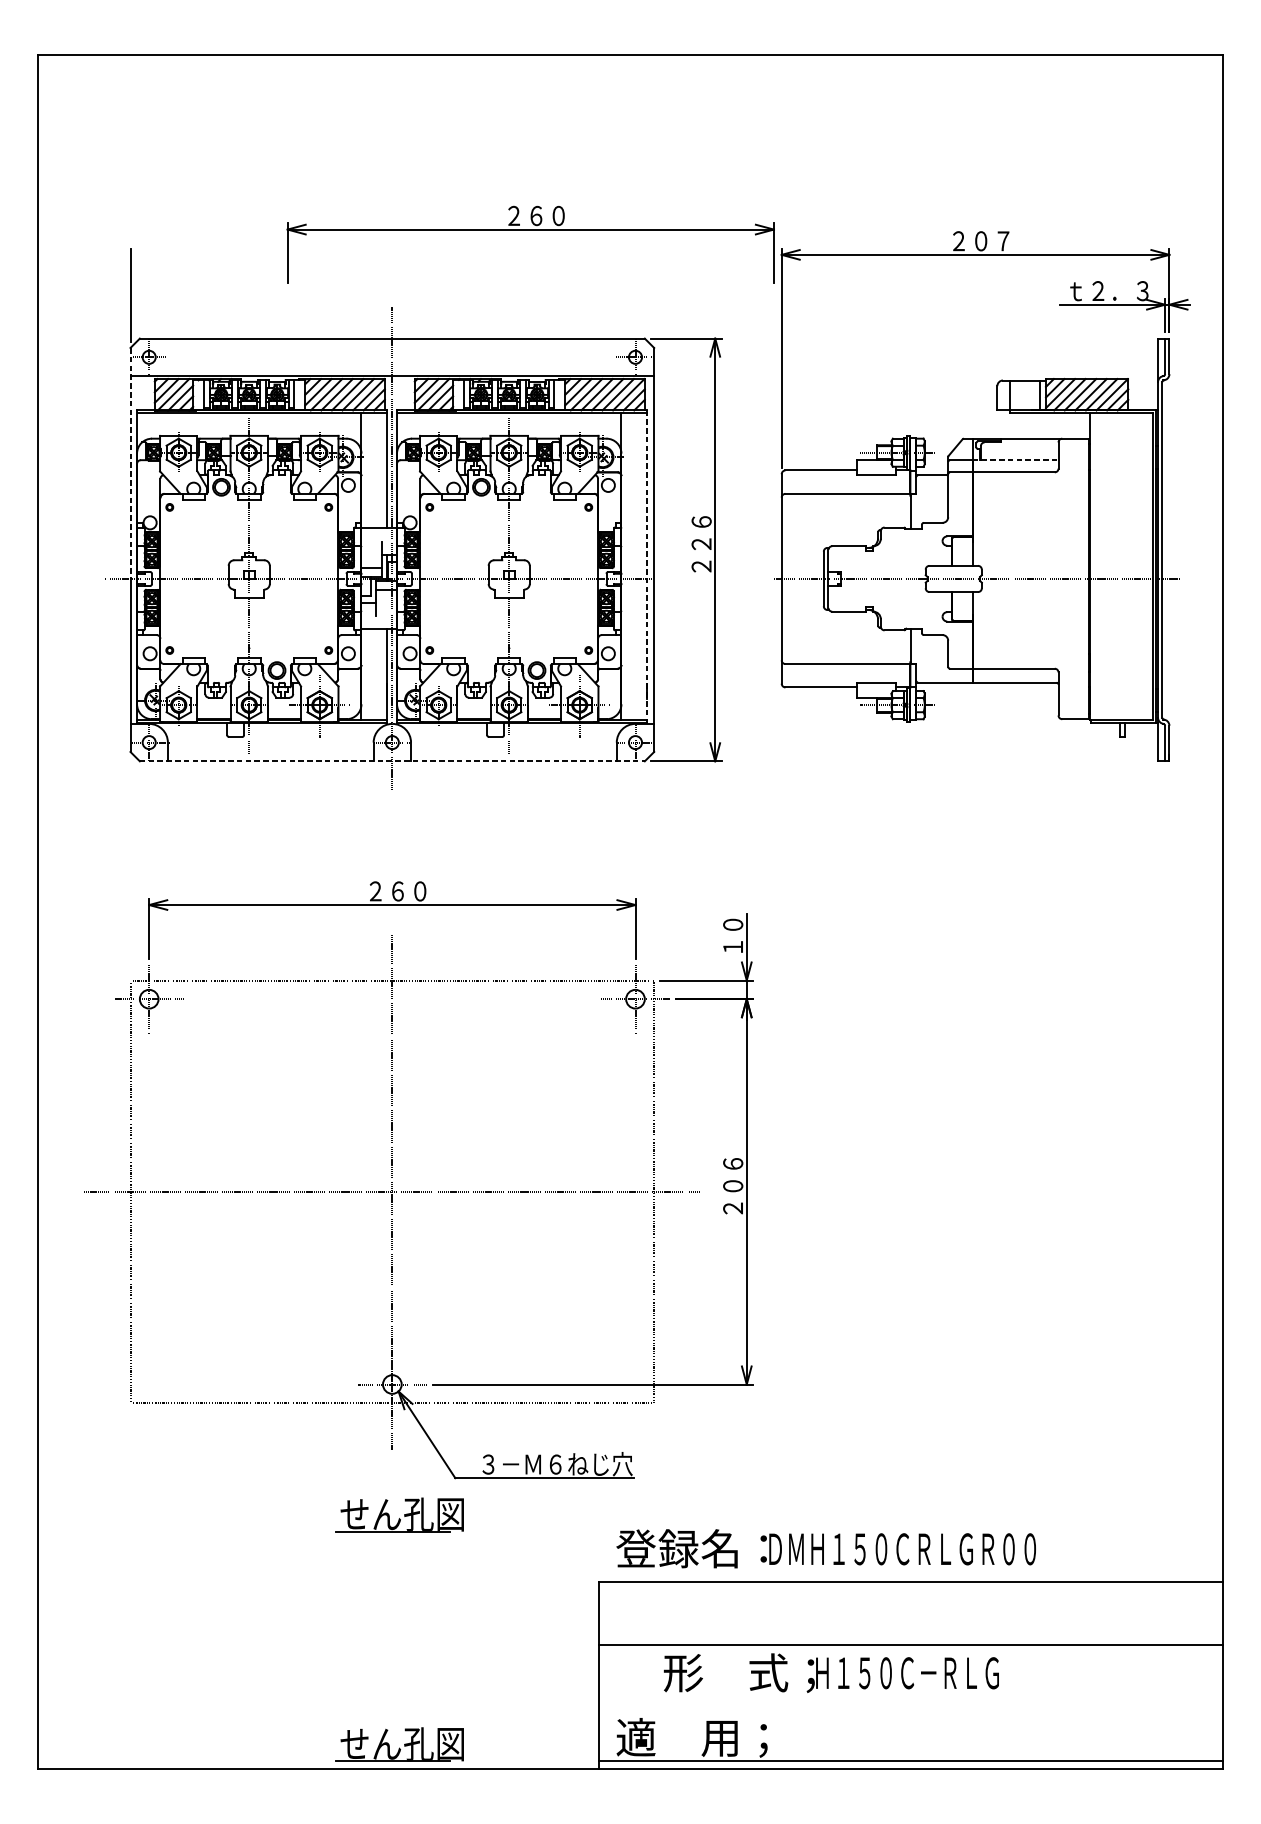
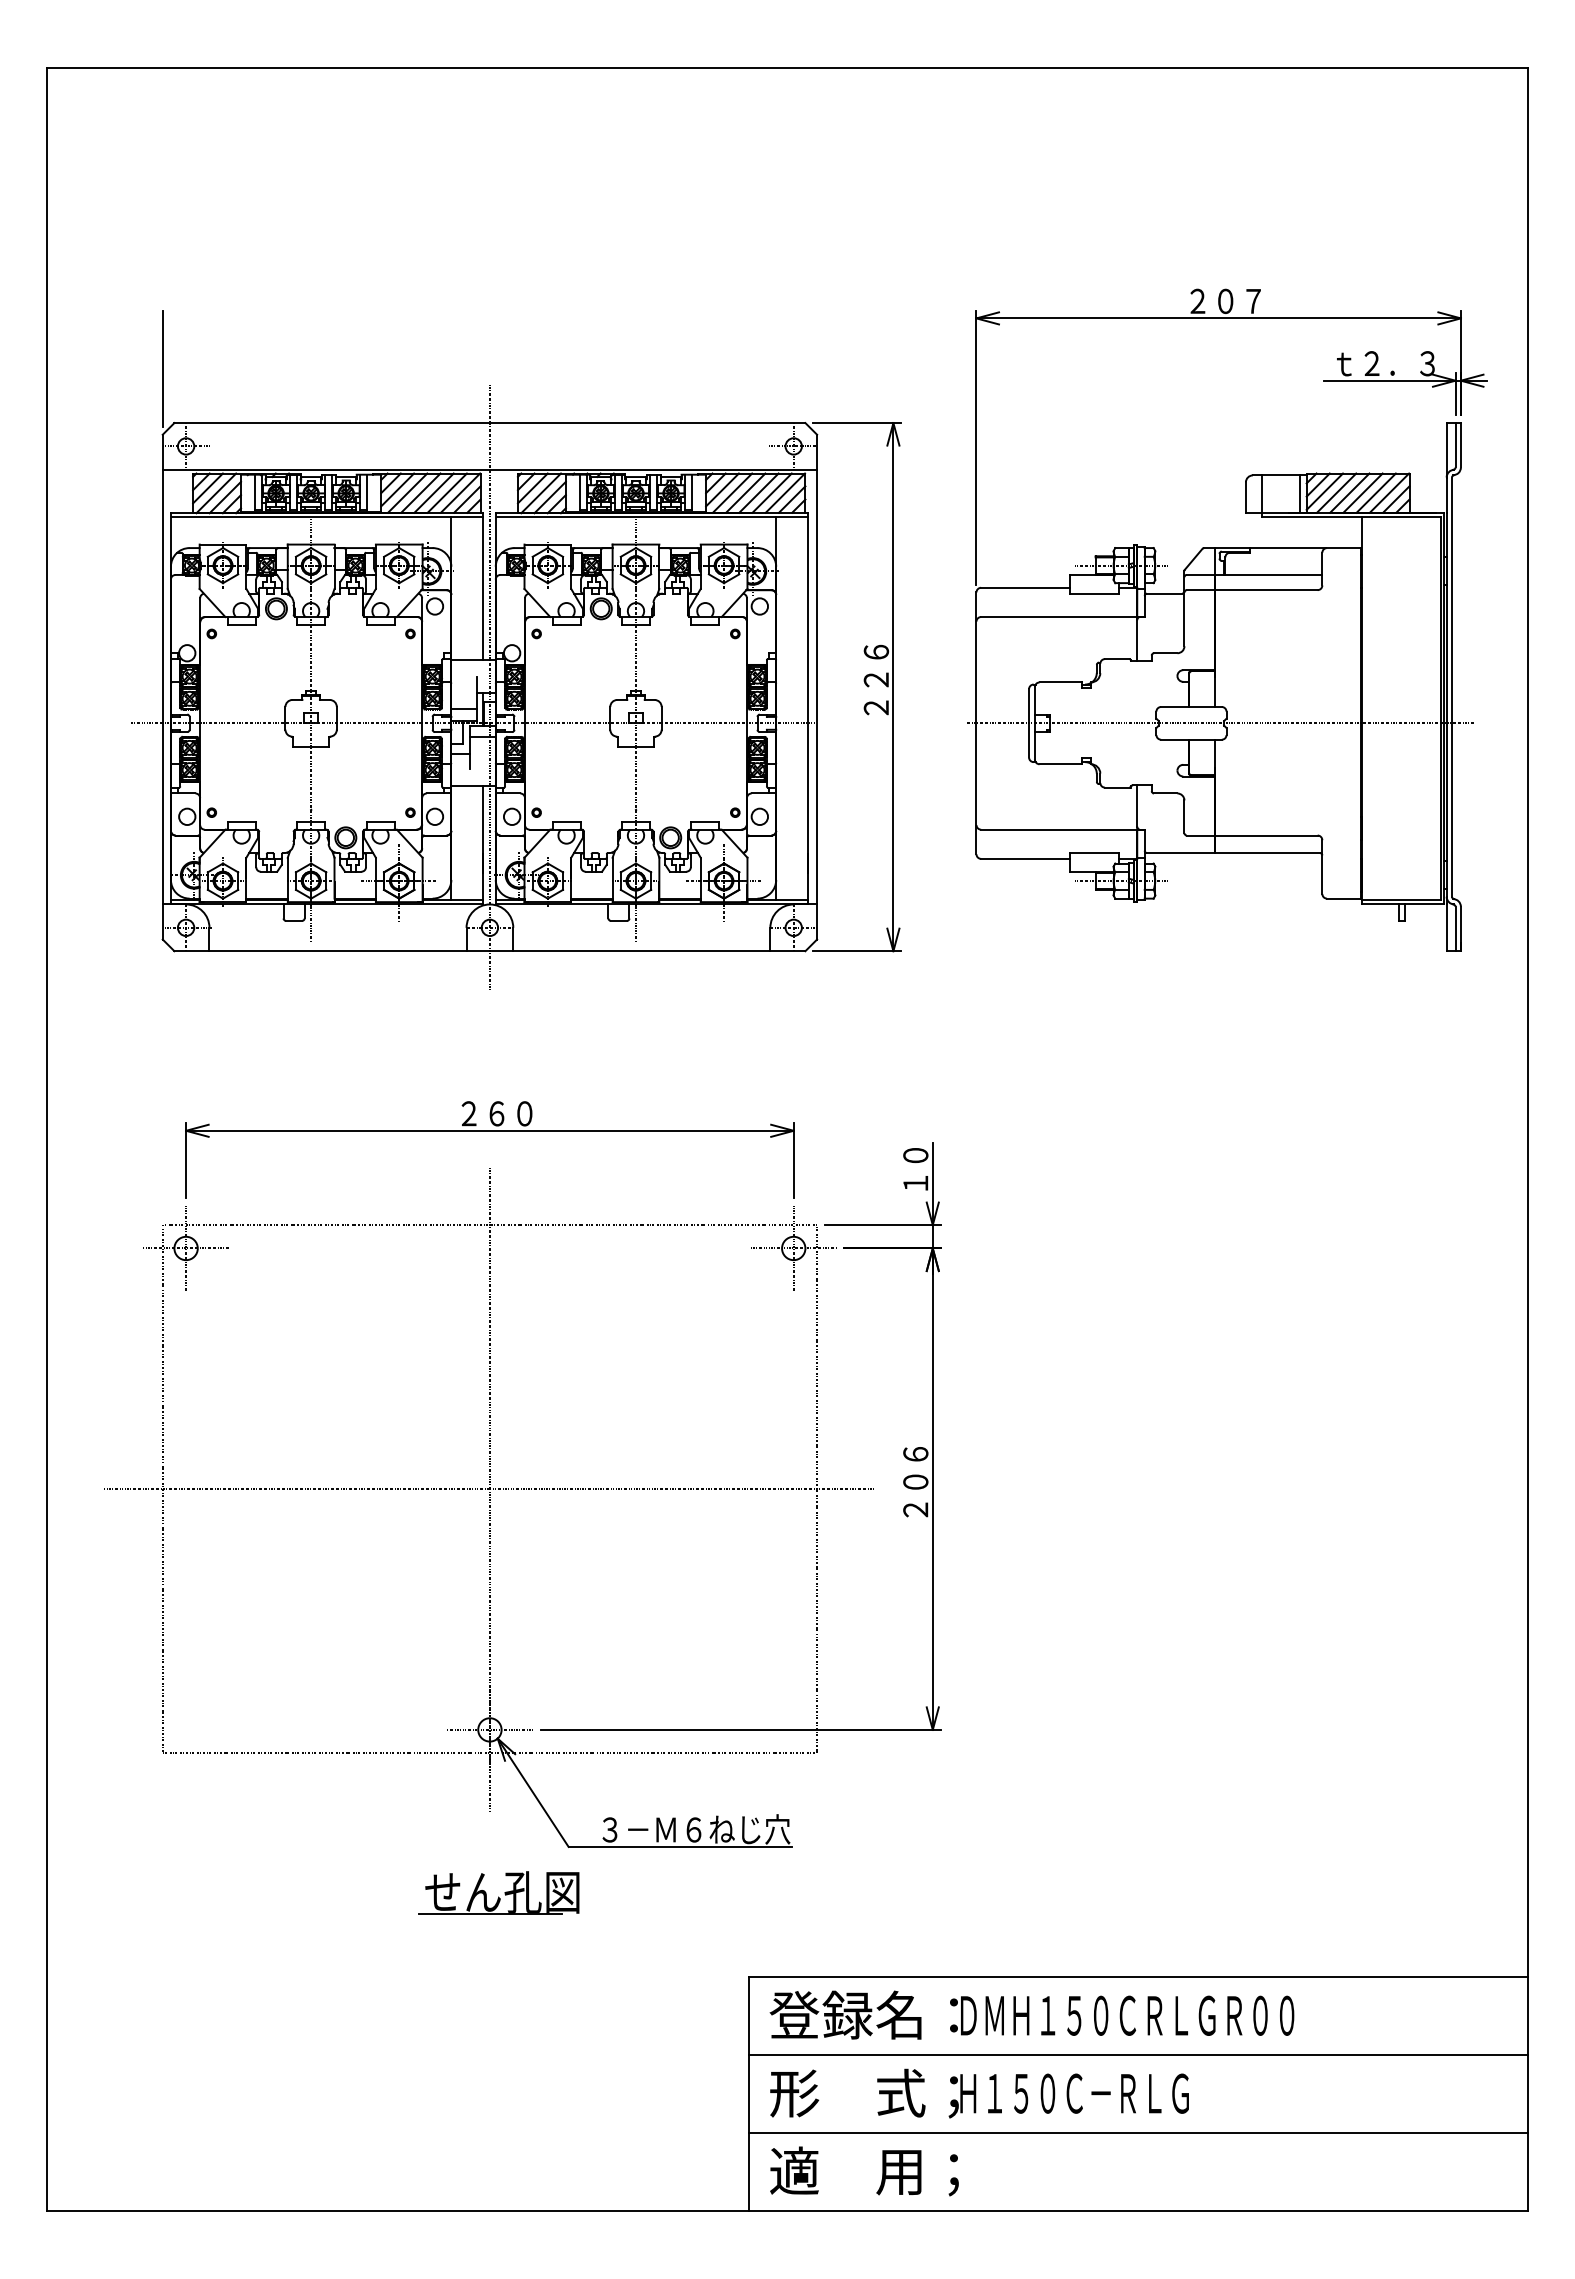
part: (530, 230) -> (662, 287), removed
line: (1015, 459) -> (1268, 574), dashed -> solid
line: (130, 463) -> (162, 579), dashed -> solid
line: (646, 567) -> (807, 708), dashed -> solid
line: (392, 761) -> (490, 951), dashed -> solid
text: (825, 1548) -> (1031, 2014), moved
text: (831, 1673) -> (979, 2093), moved
part: (399, 1744) -> (498, 2179), removed
line: (910, 1761) -> (1137, 2132), moved

